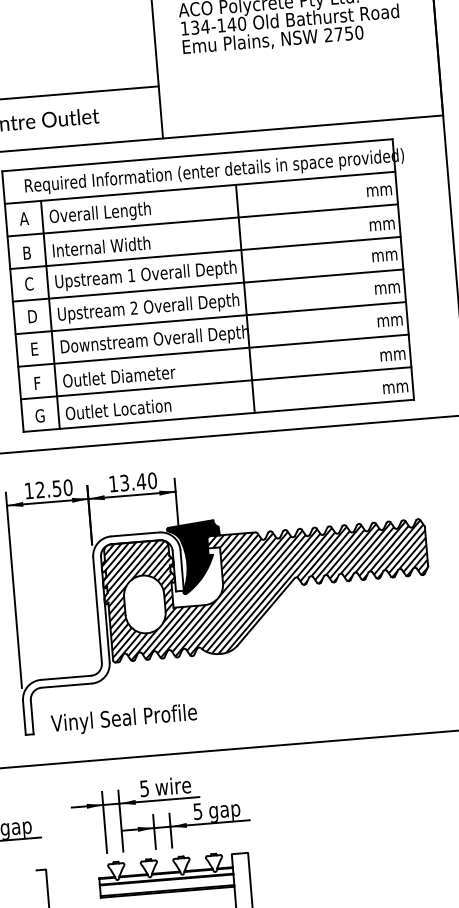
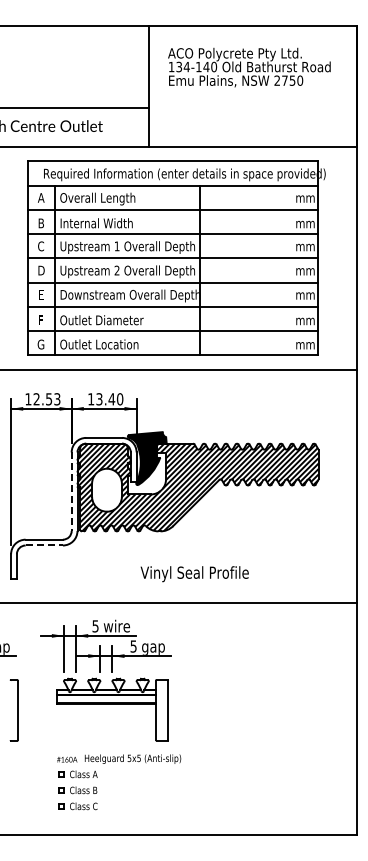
text: (68, 487) -> (57, 399), 12.50 -> 12.53
line: (97, 611) -> (71, 492), solid -> dashed
line: (66, 685) -> (44, 545), solid -> dashed
text: (123, 720) -> (194, 574), moved

